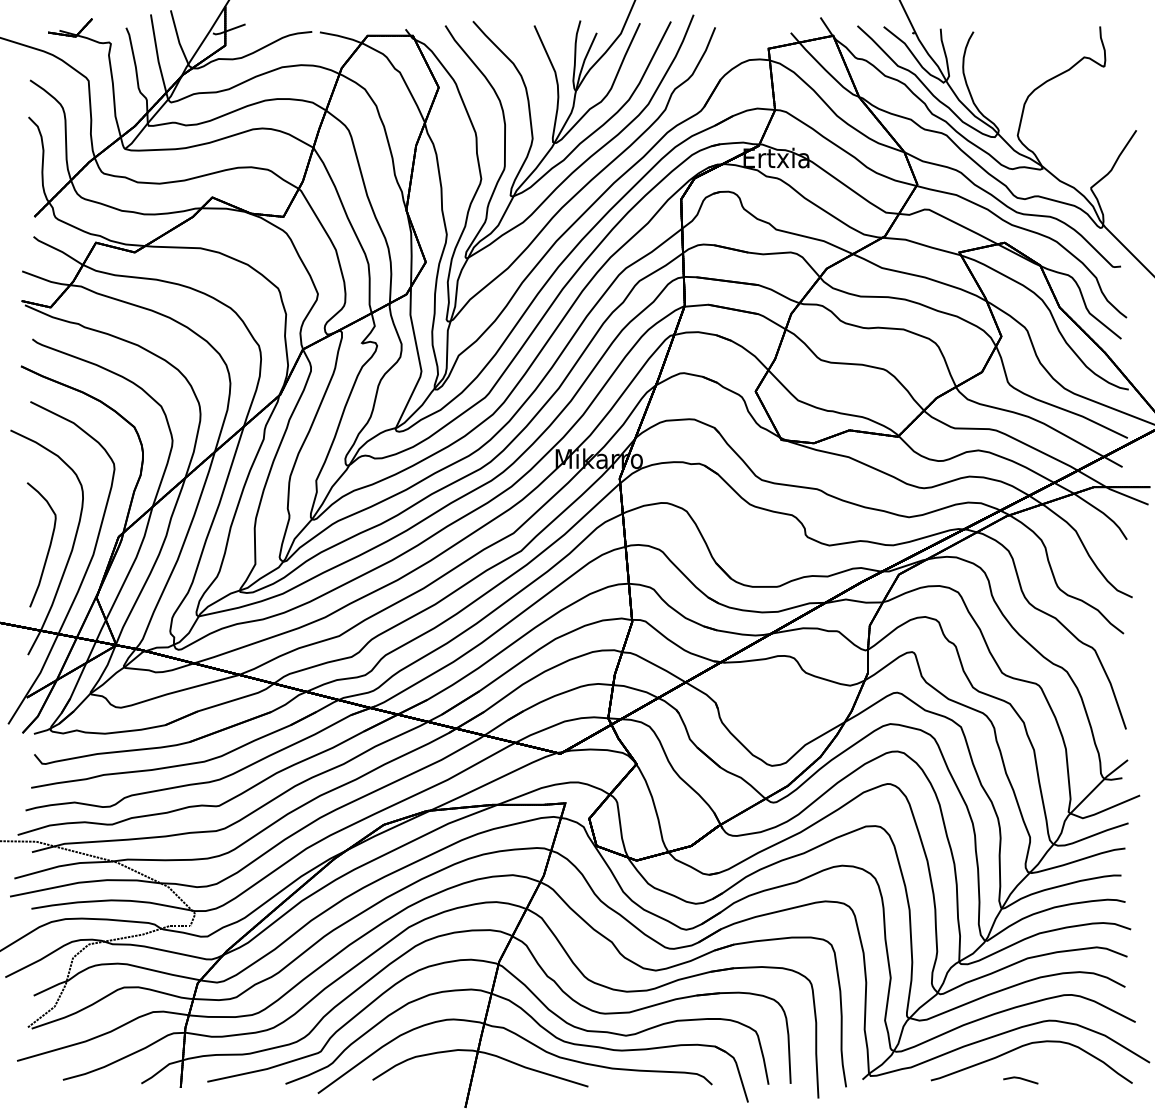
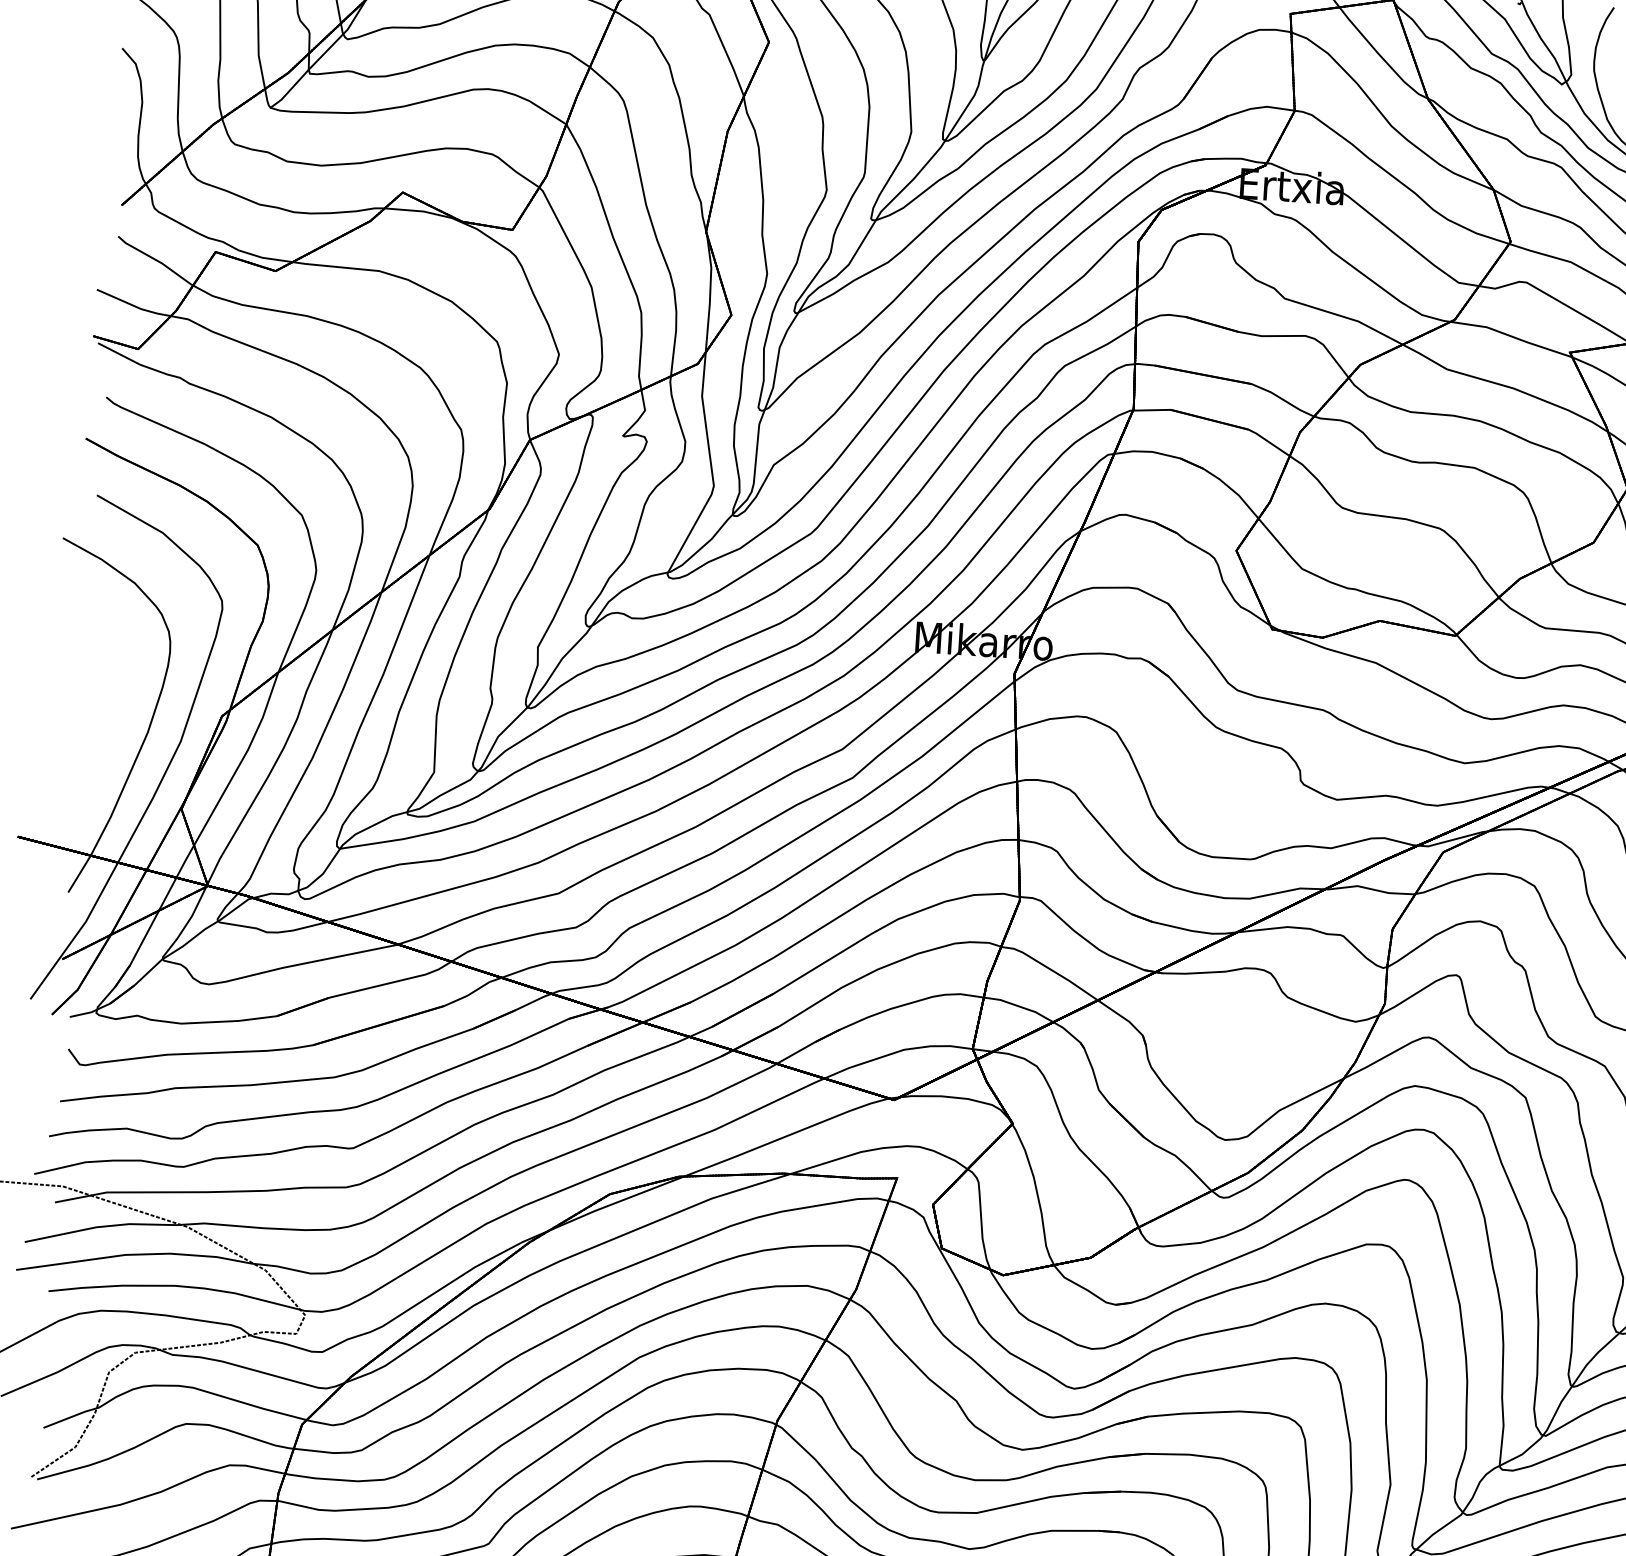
curve: (48, 547) -> (110, 725), removed

